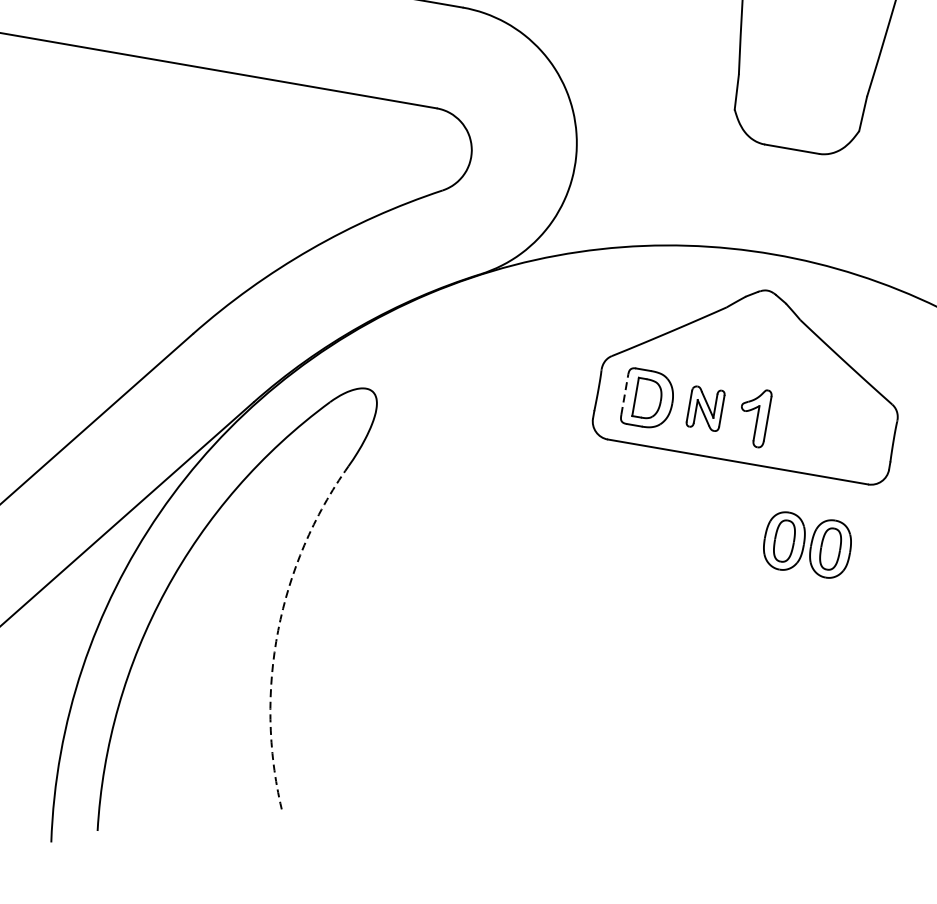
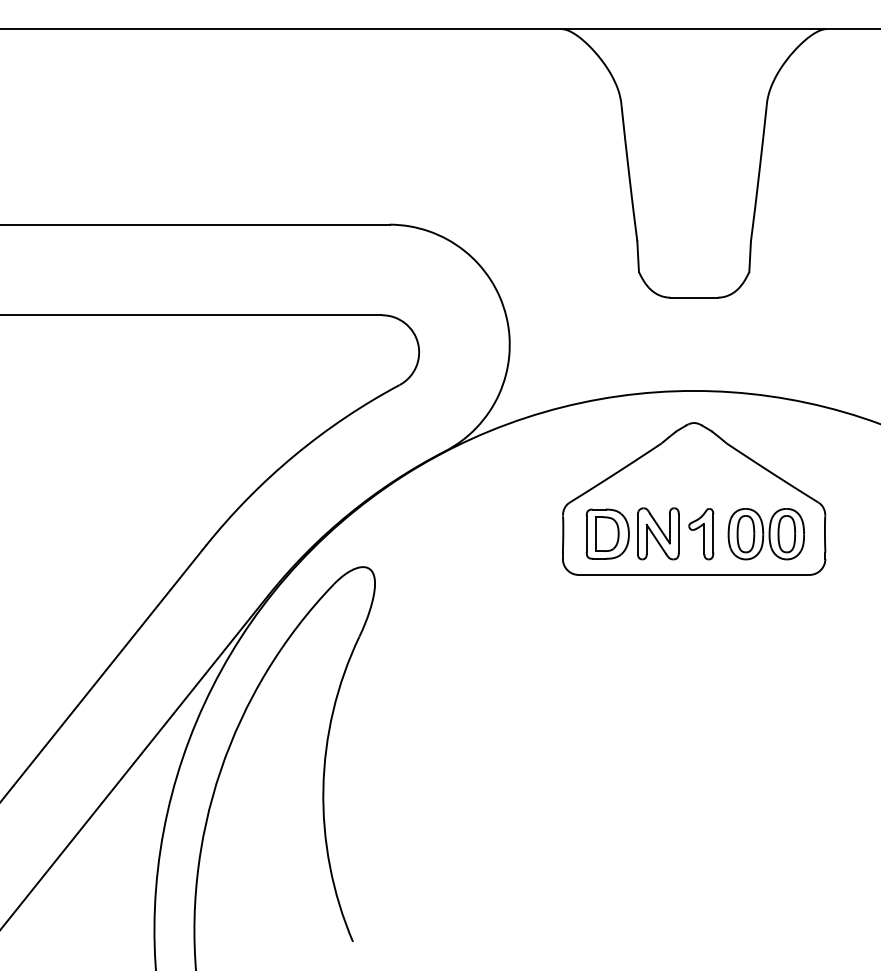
line: (624, 394) -> (586, 533), dashed -> solid
part: (705, 408) -> (658, 533), size x1.43
part: (806, 545) -> (765, 534), moved
arc: (278, 630) -> (323, 788), dashed -> solid

